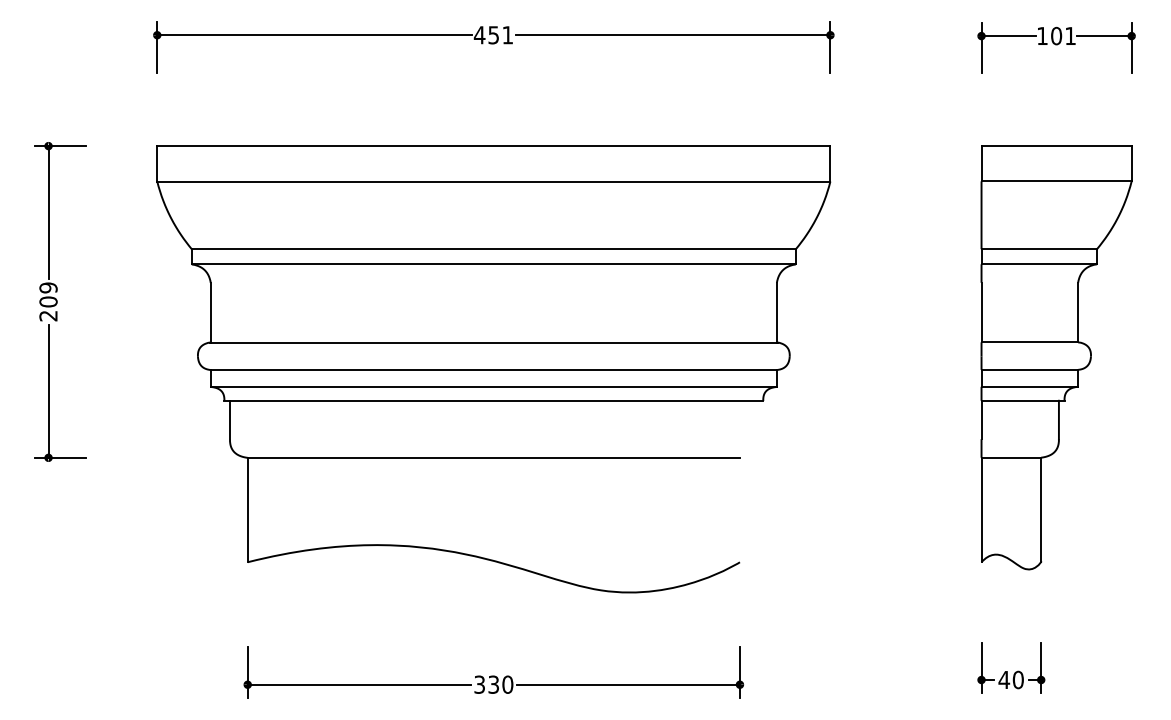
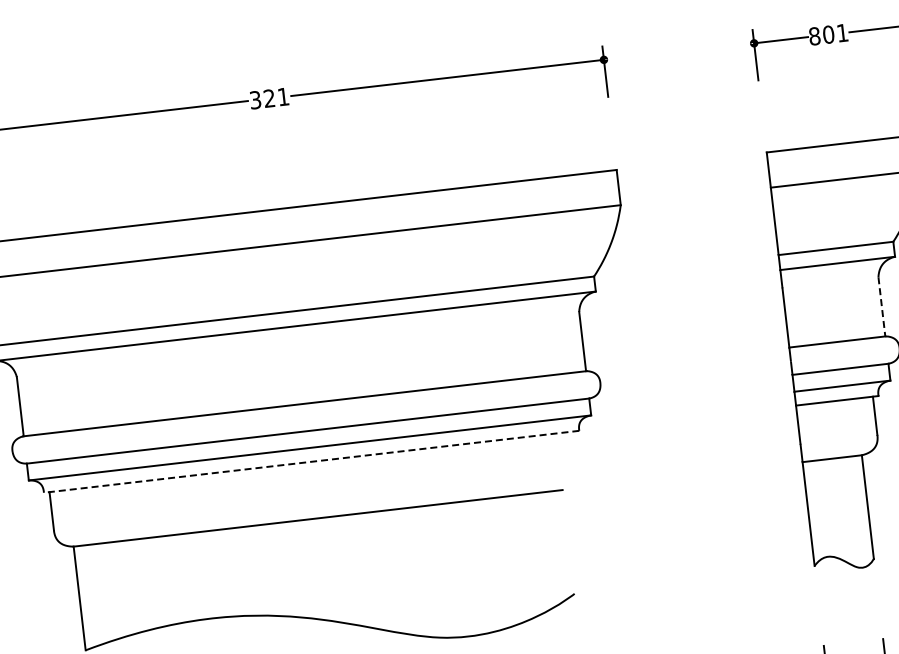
text: (485, 35) -> (261, 99), 451 -> 321
text: (1042, 35) -> (814, 35), 101 -> 801
line: (1078, 312) -> (882, 306), solid -> dashed
line: (493, 400) -> (311, 461), solid -> dashed

